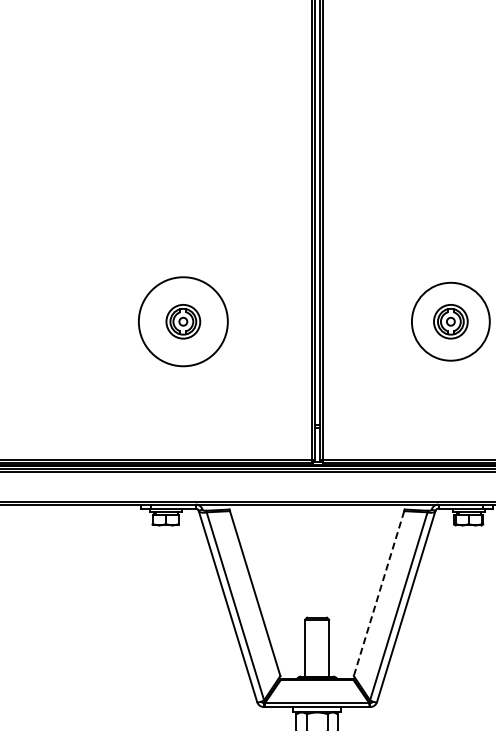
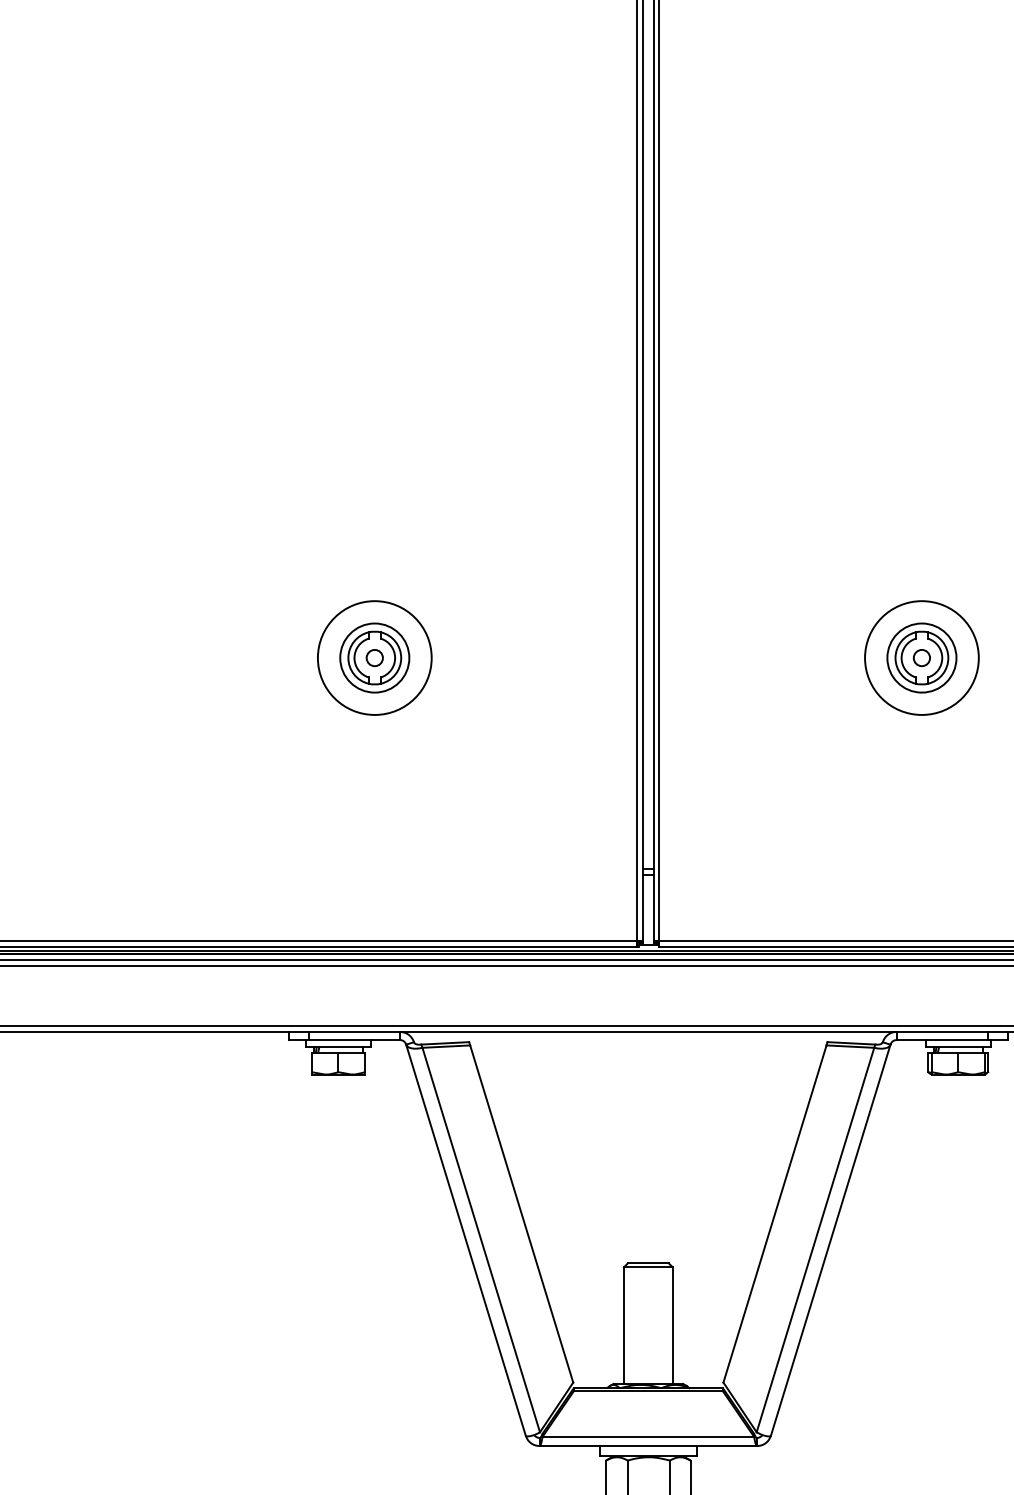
circle: (183, 321) -> (375, 657), size x0.62
circle: (450, 321) -> (921, 657), size x0.71
line: (378, 594) -> (773, 1215), dashed -> solid

